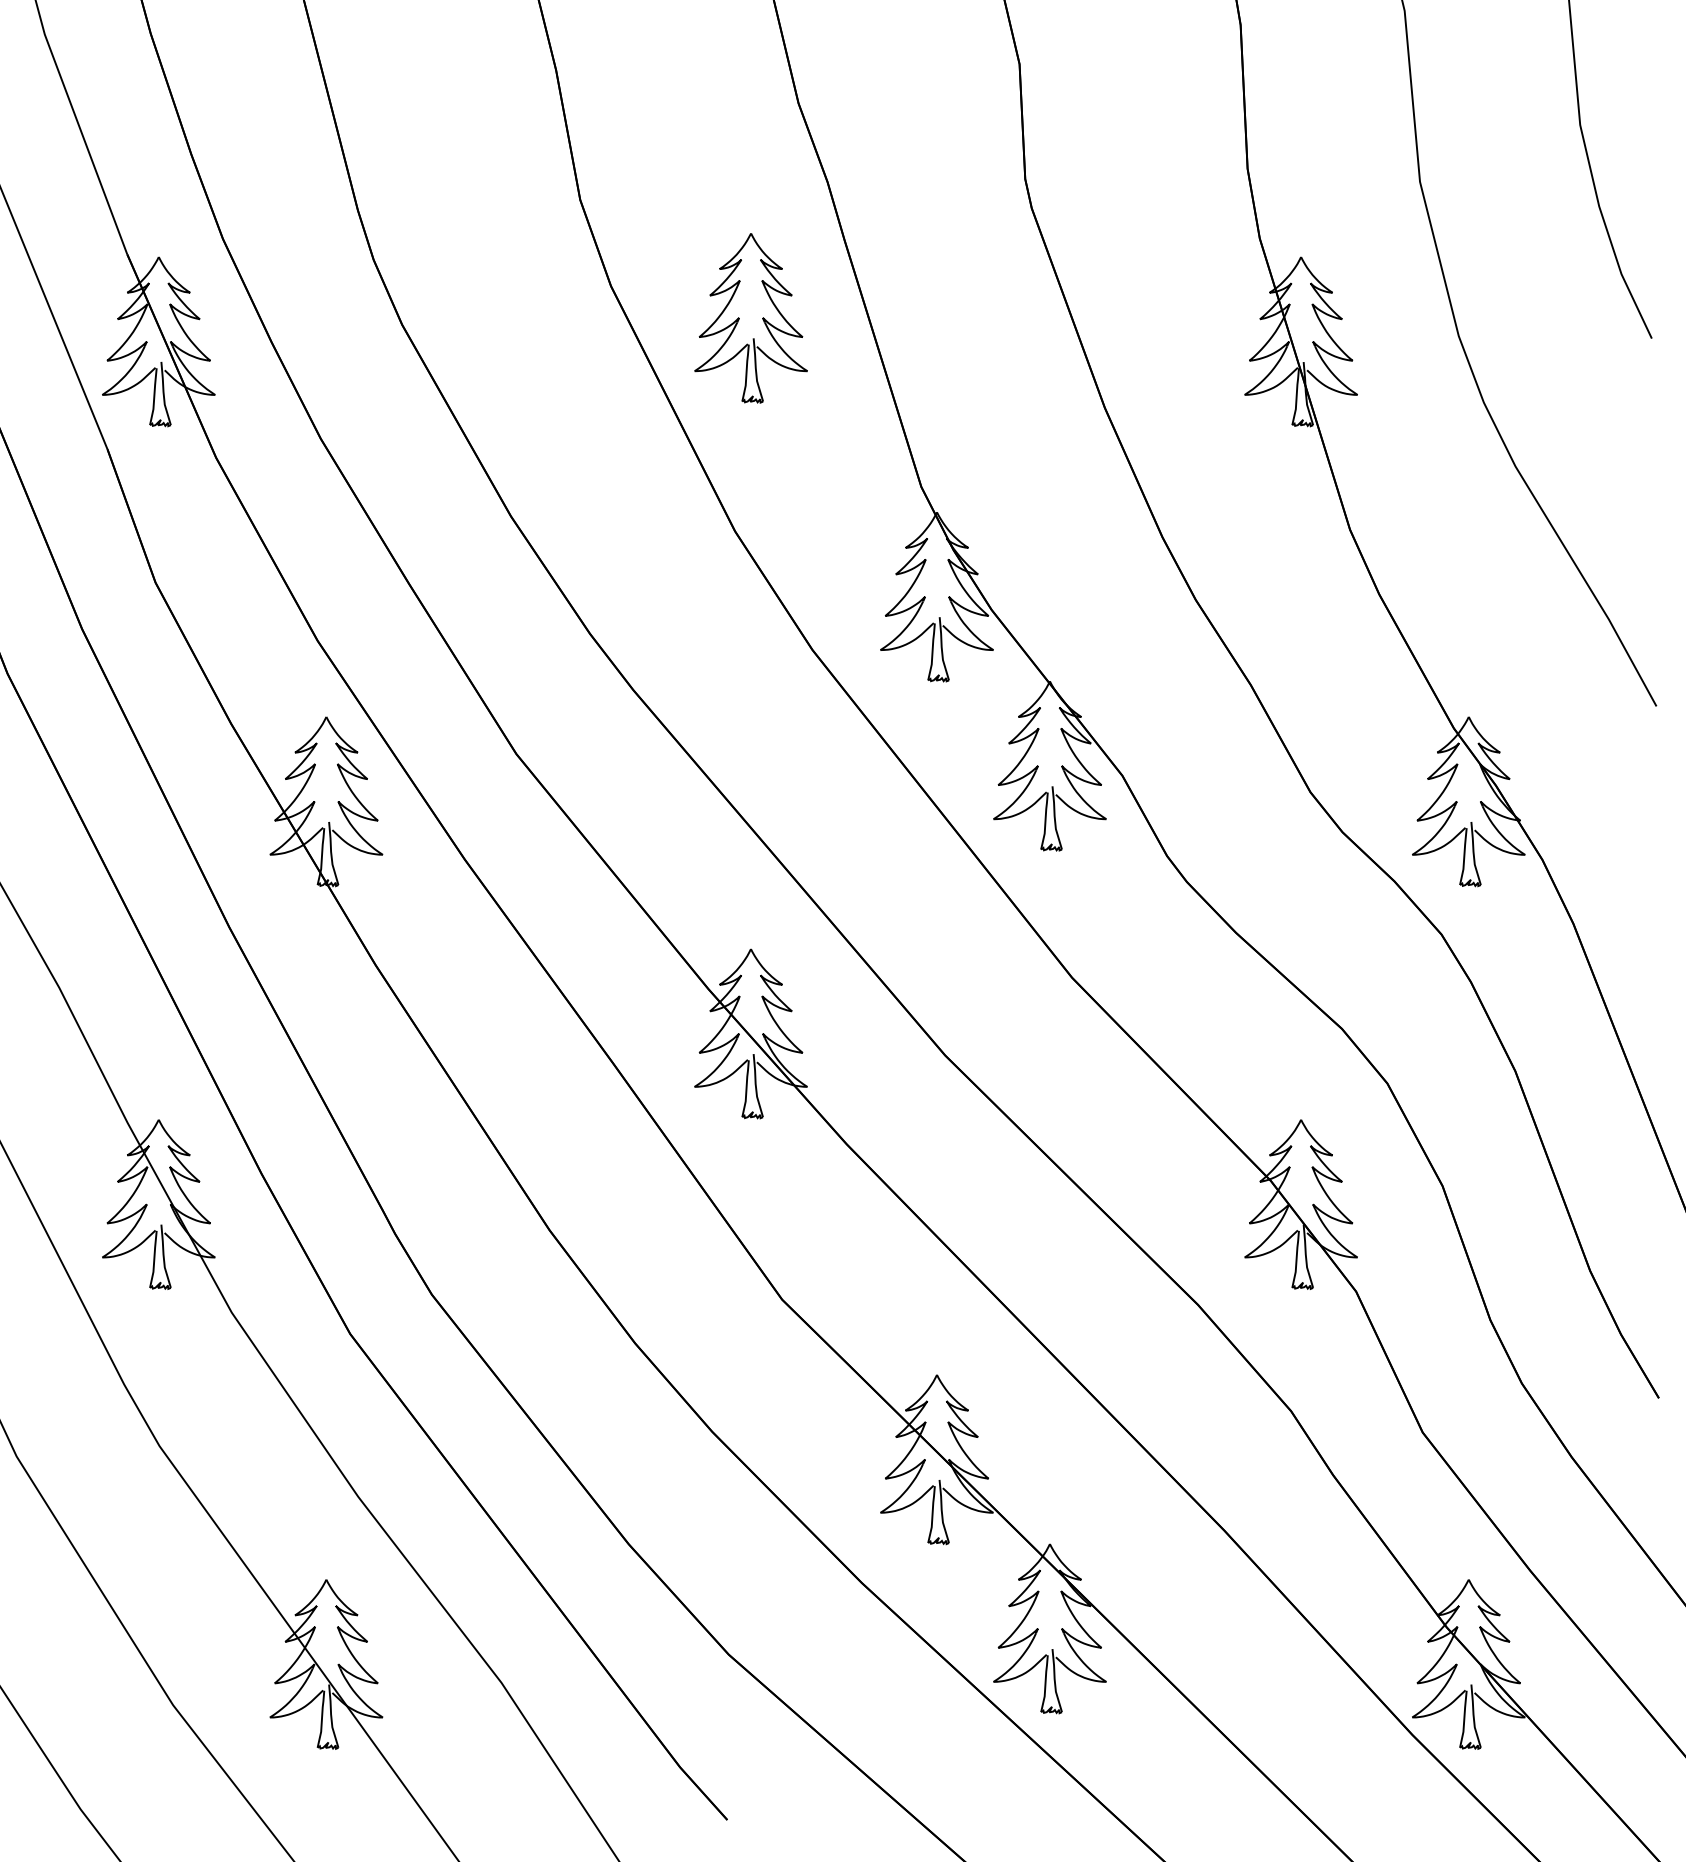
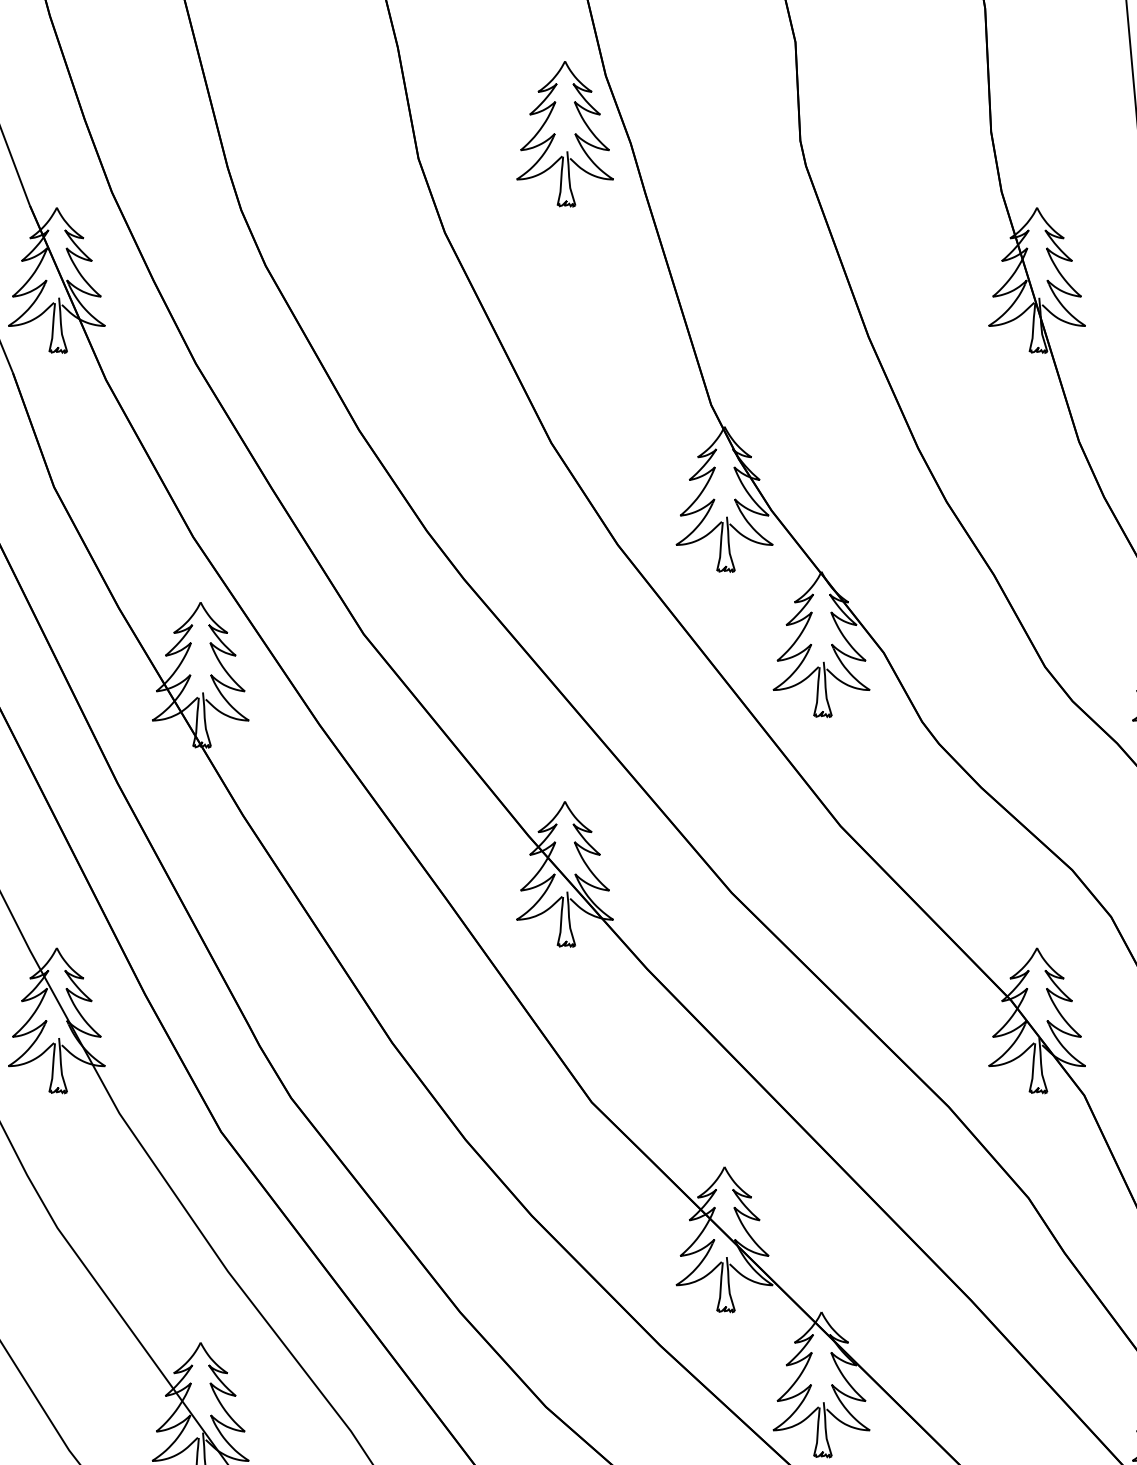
part: (750, 318) -> (564, 134), moved

